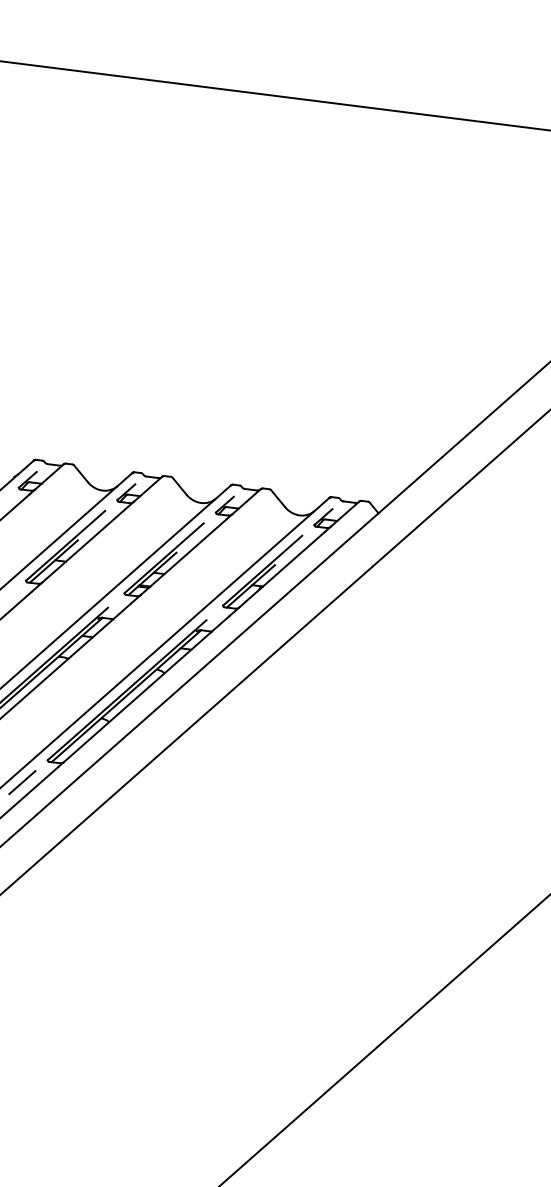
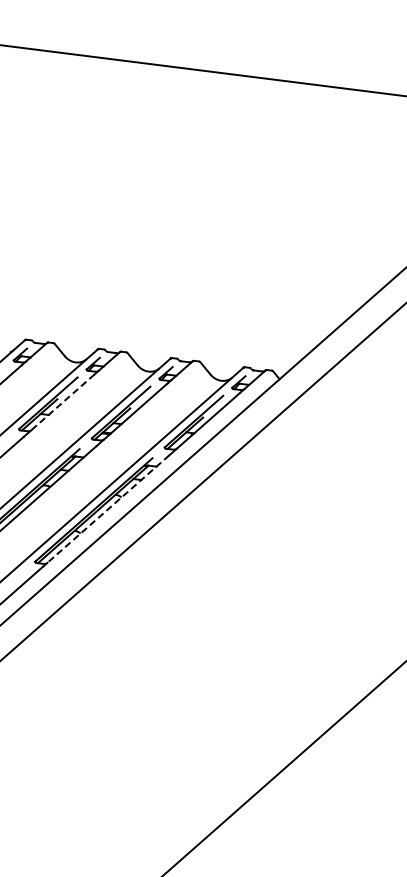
line: (84, 544) -> (62, 402), solid -> dashed
line: (146, 689) -> (108, 509), solid -> dashed
line: (22, 781) -> (16, 577), removed

